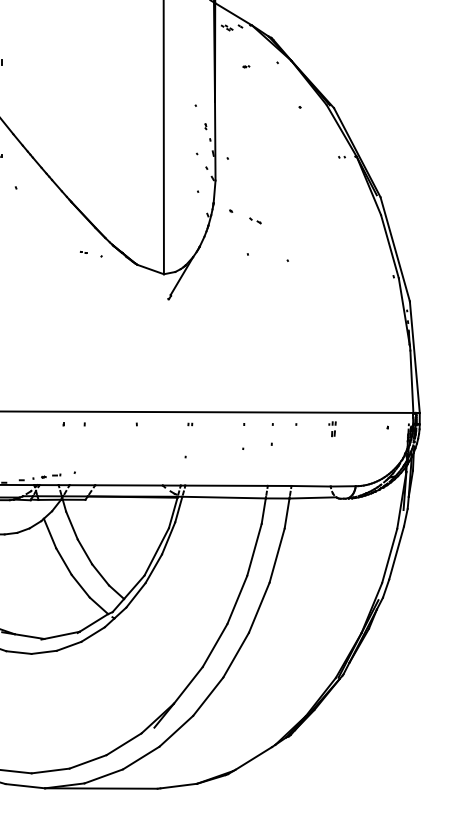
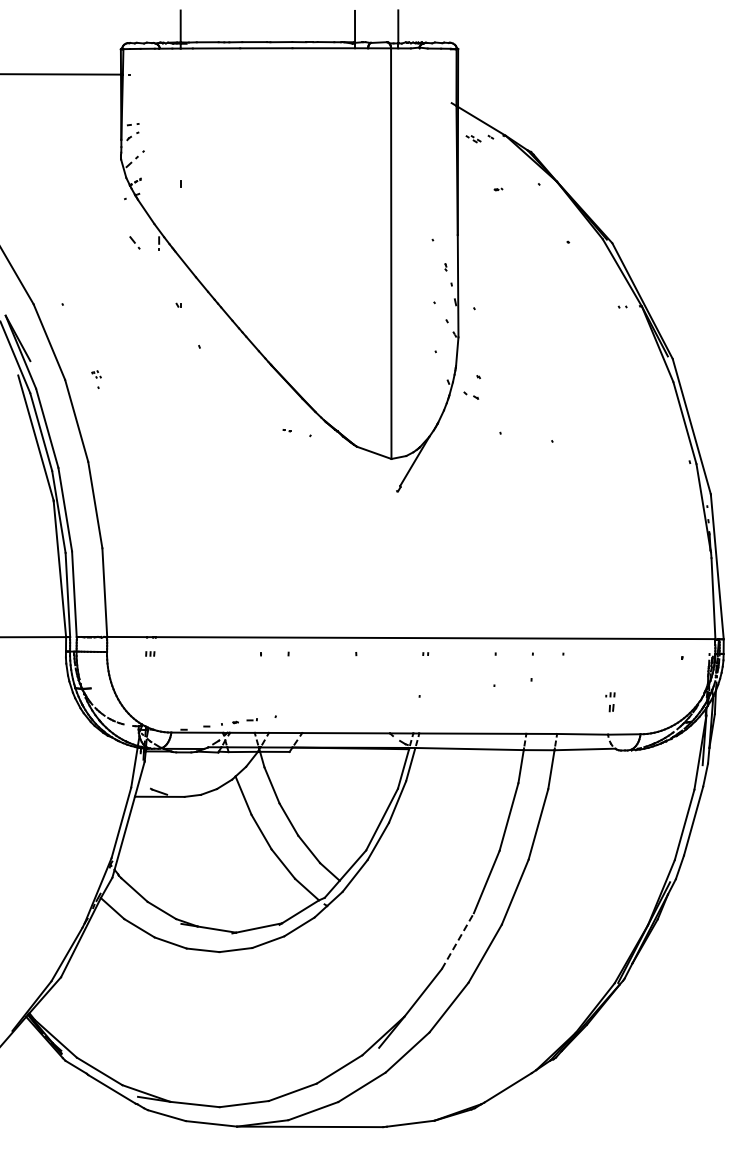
part: (255, 220) -> (471, 395), moved
part: (332, 429) -> (610, 702), moved
line: (215, 645) -> (458, 940), solid -> dashed

